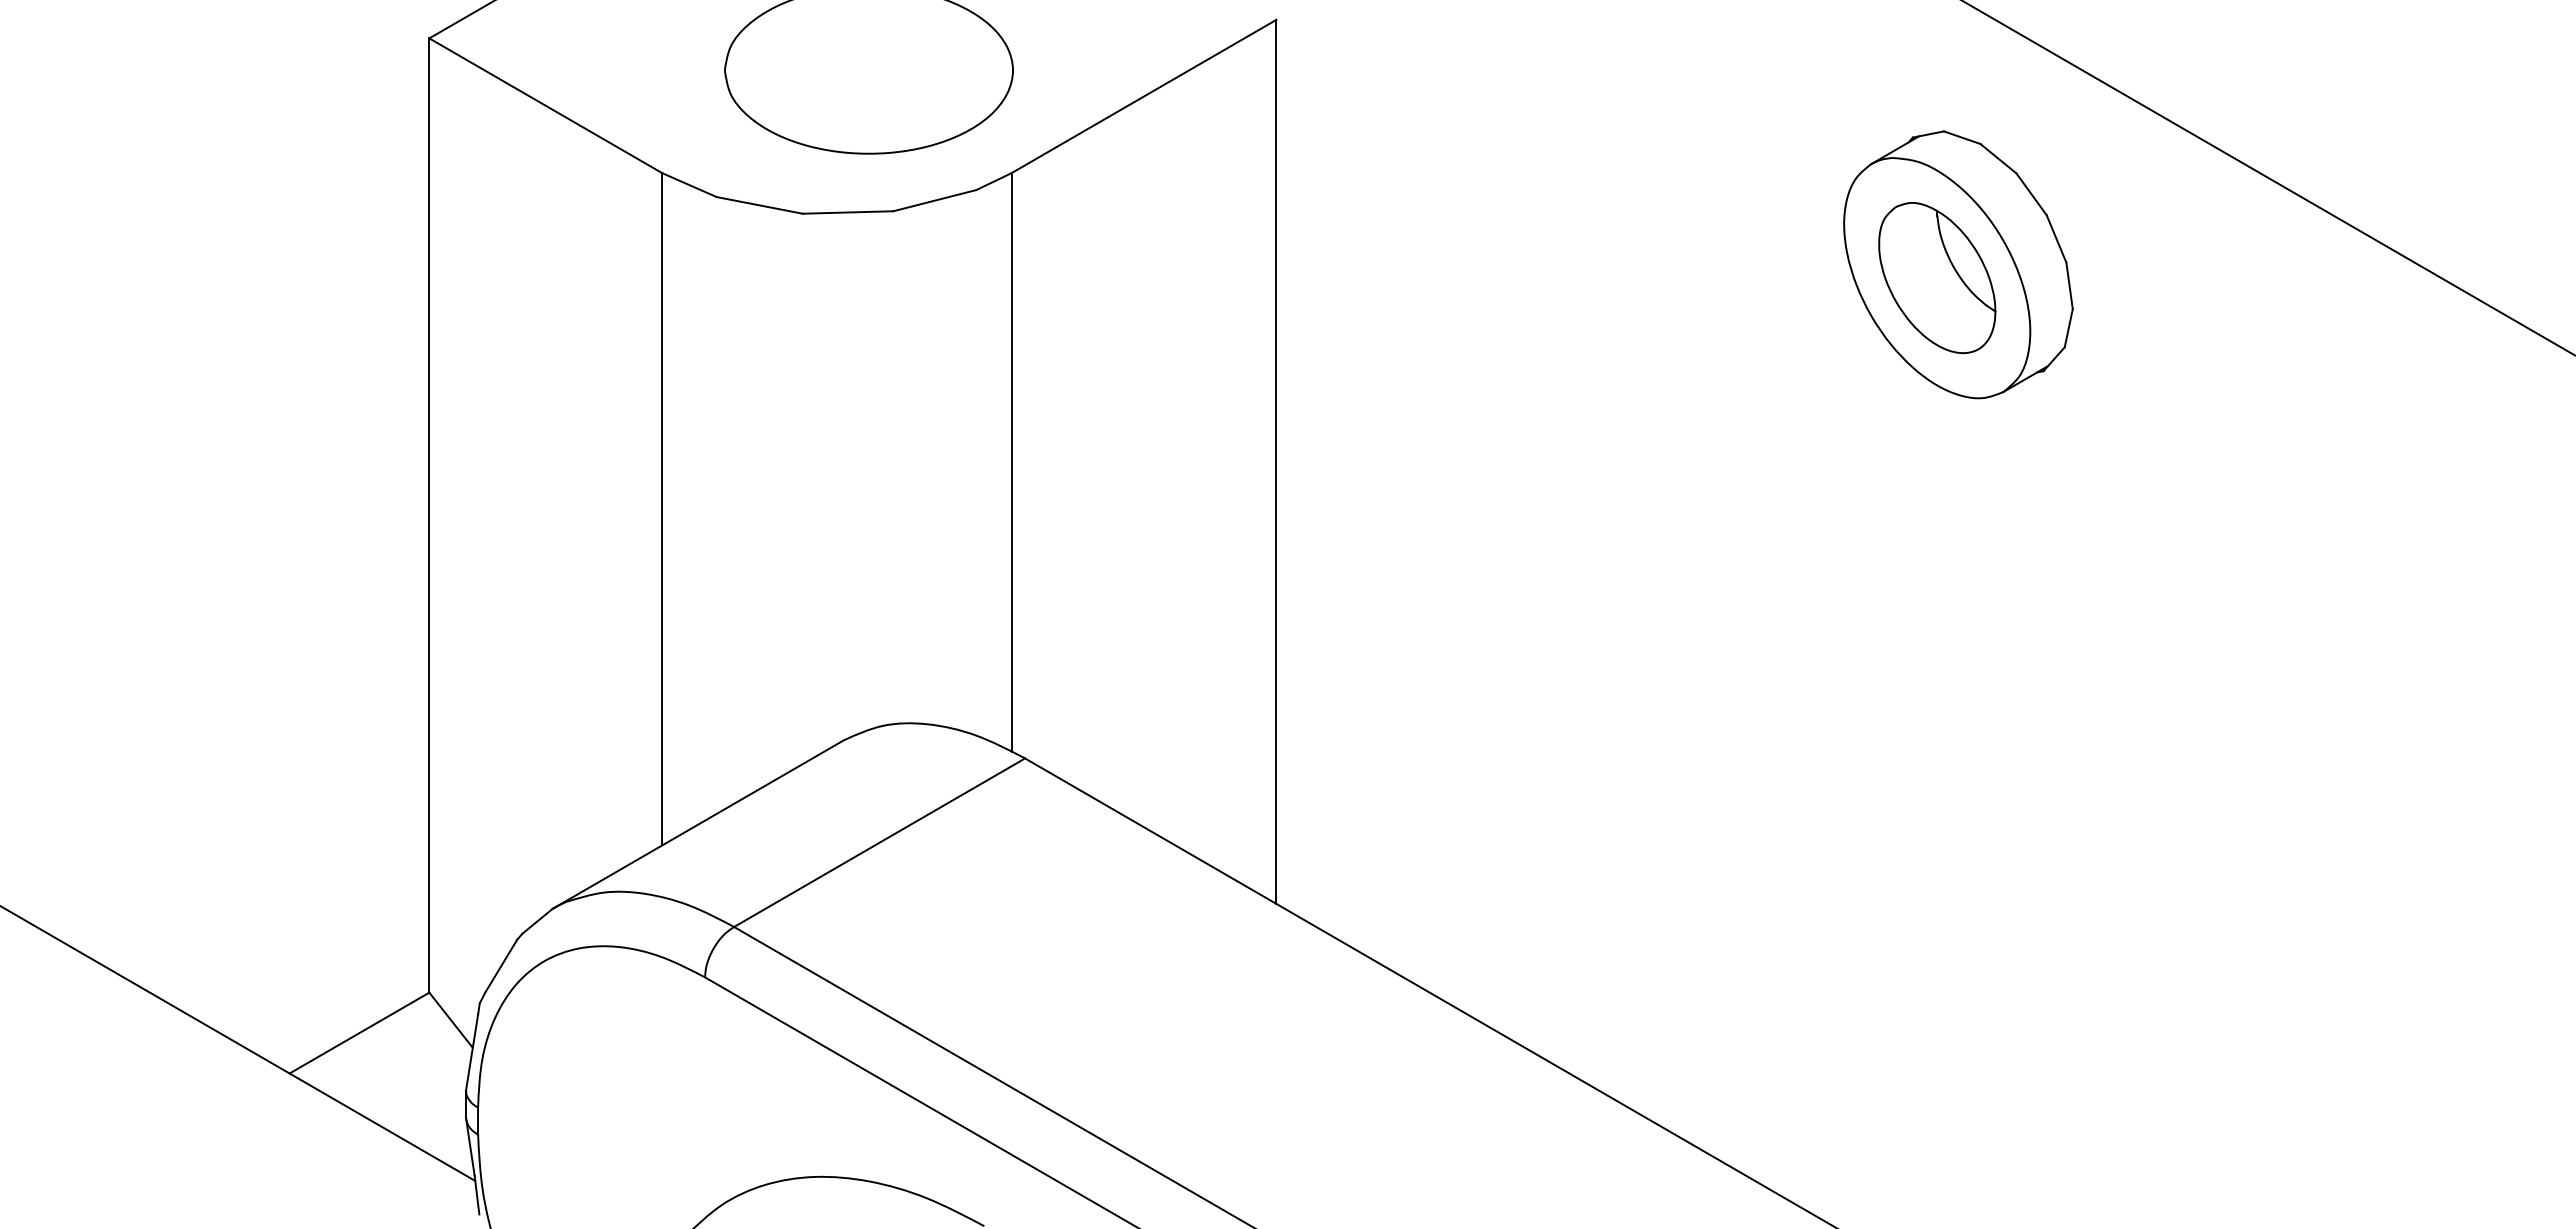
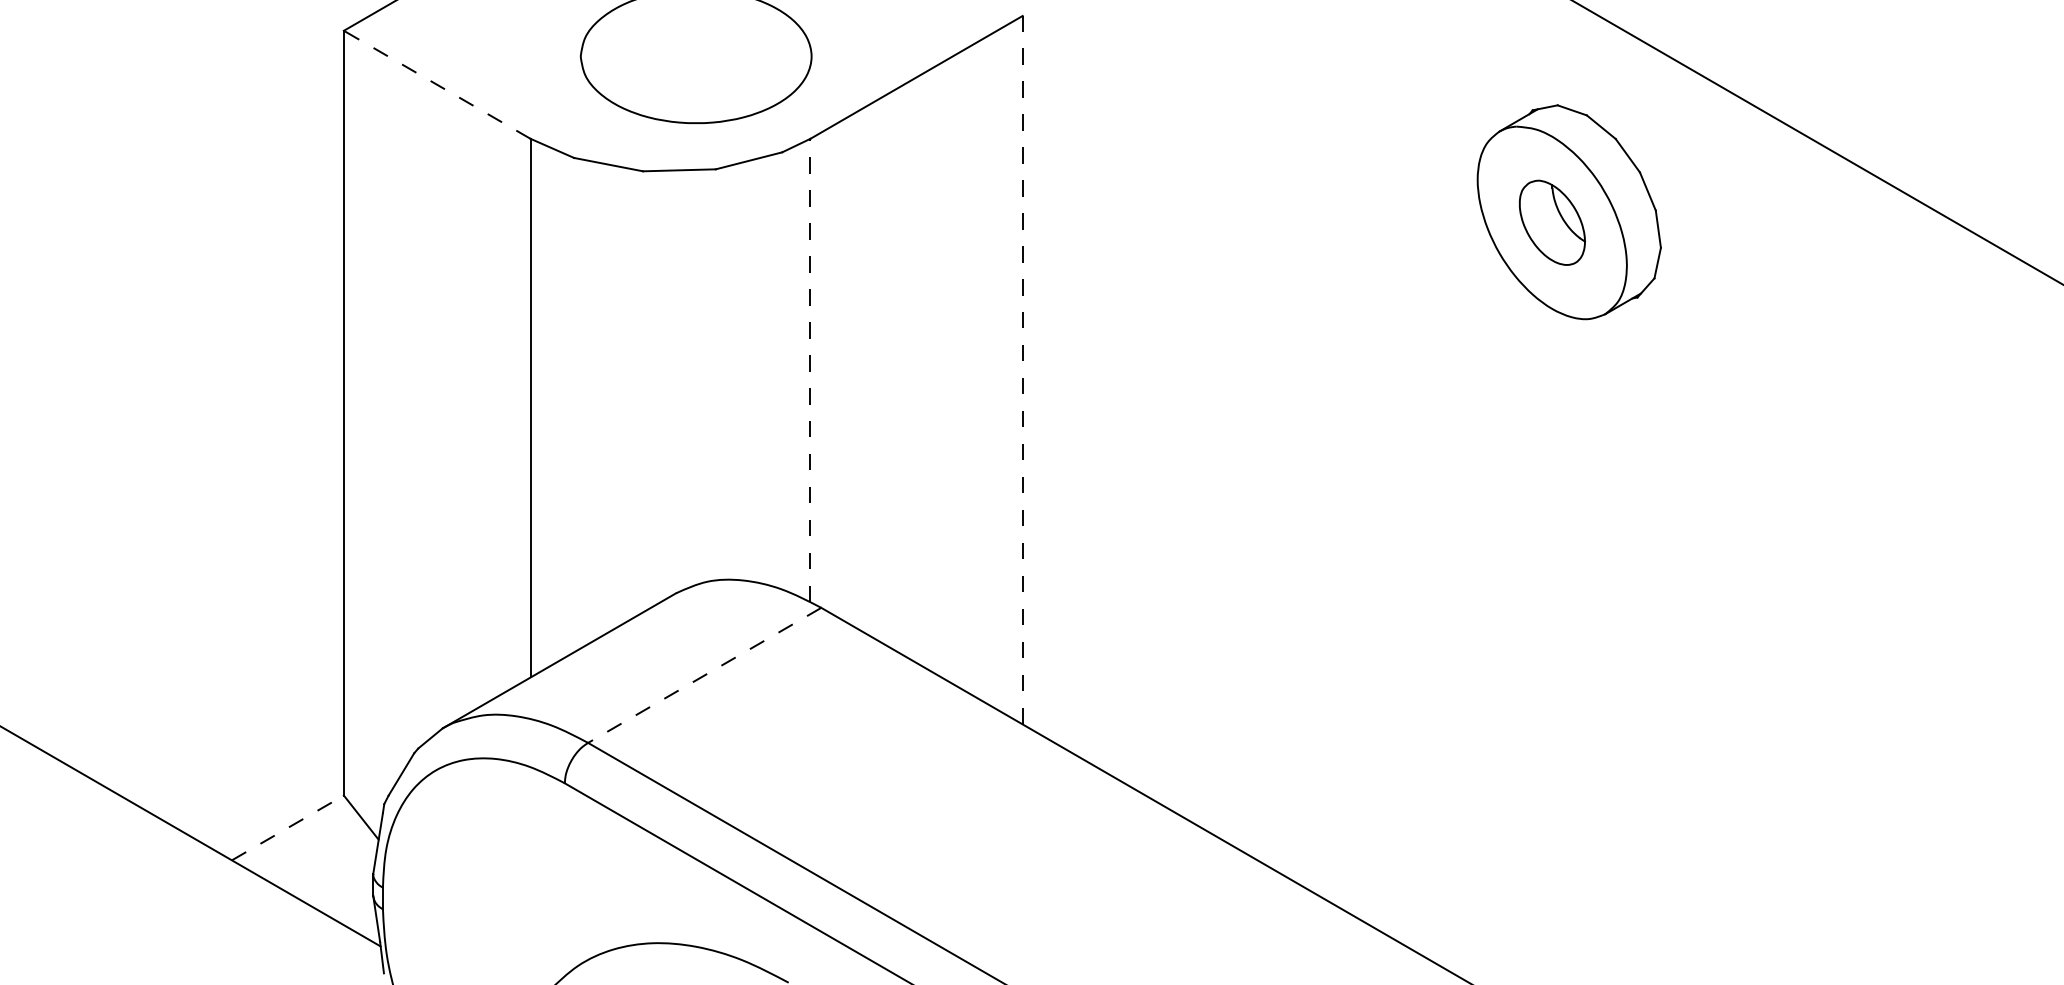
line: (545, 105) -> (436, 84), solid -> dashed
part: (1937, 277) -> (1552, 222), size x0.7
line: (1011, 461) -> (810, 369), solid -> dashed
line: (1276, 461) -> (1022, 369), solid -> dashed
line: (879, 842) -> (704, 675), solid -> dashed
line: (359, 1033) -> (287, 828), solid -> dashed

